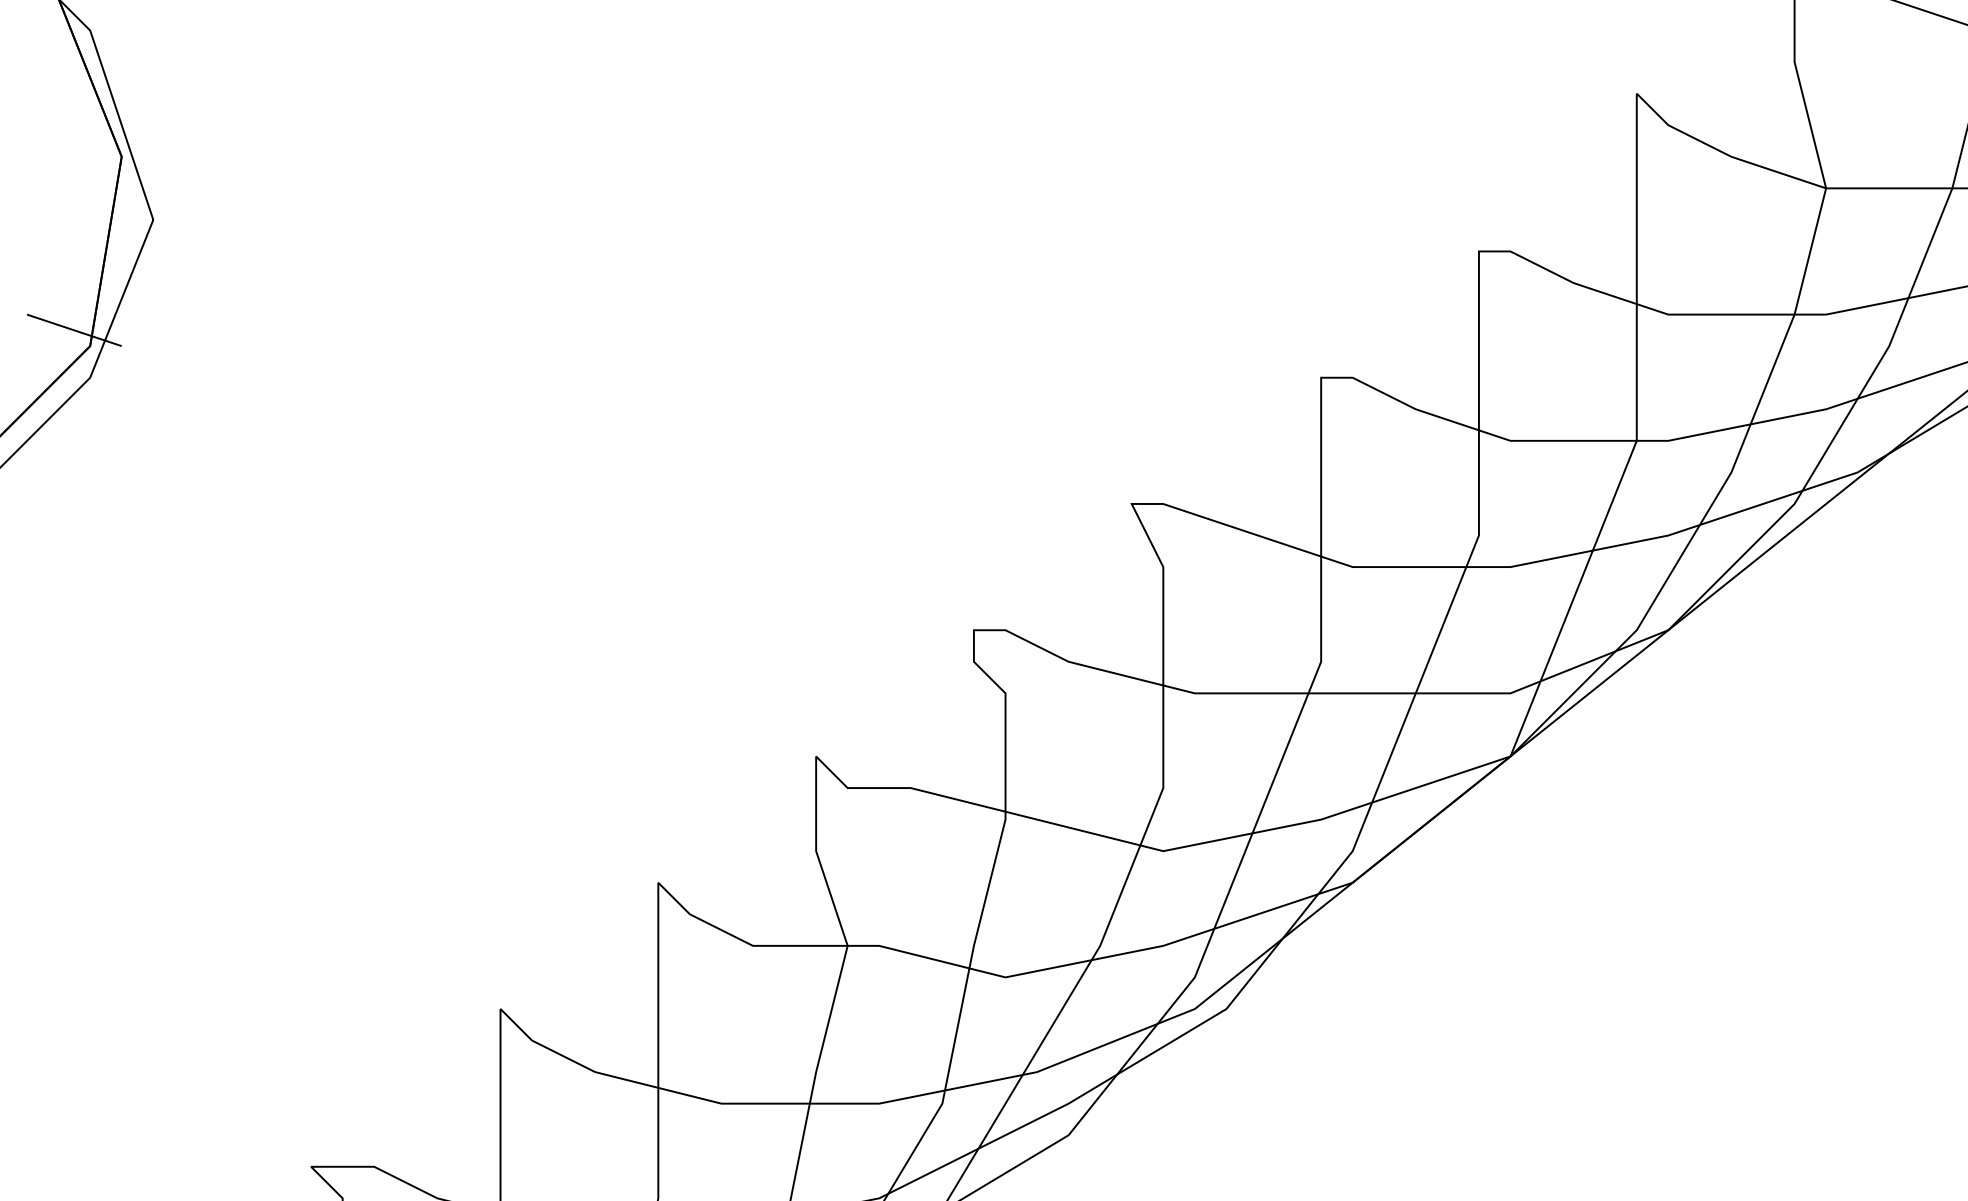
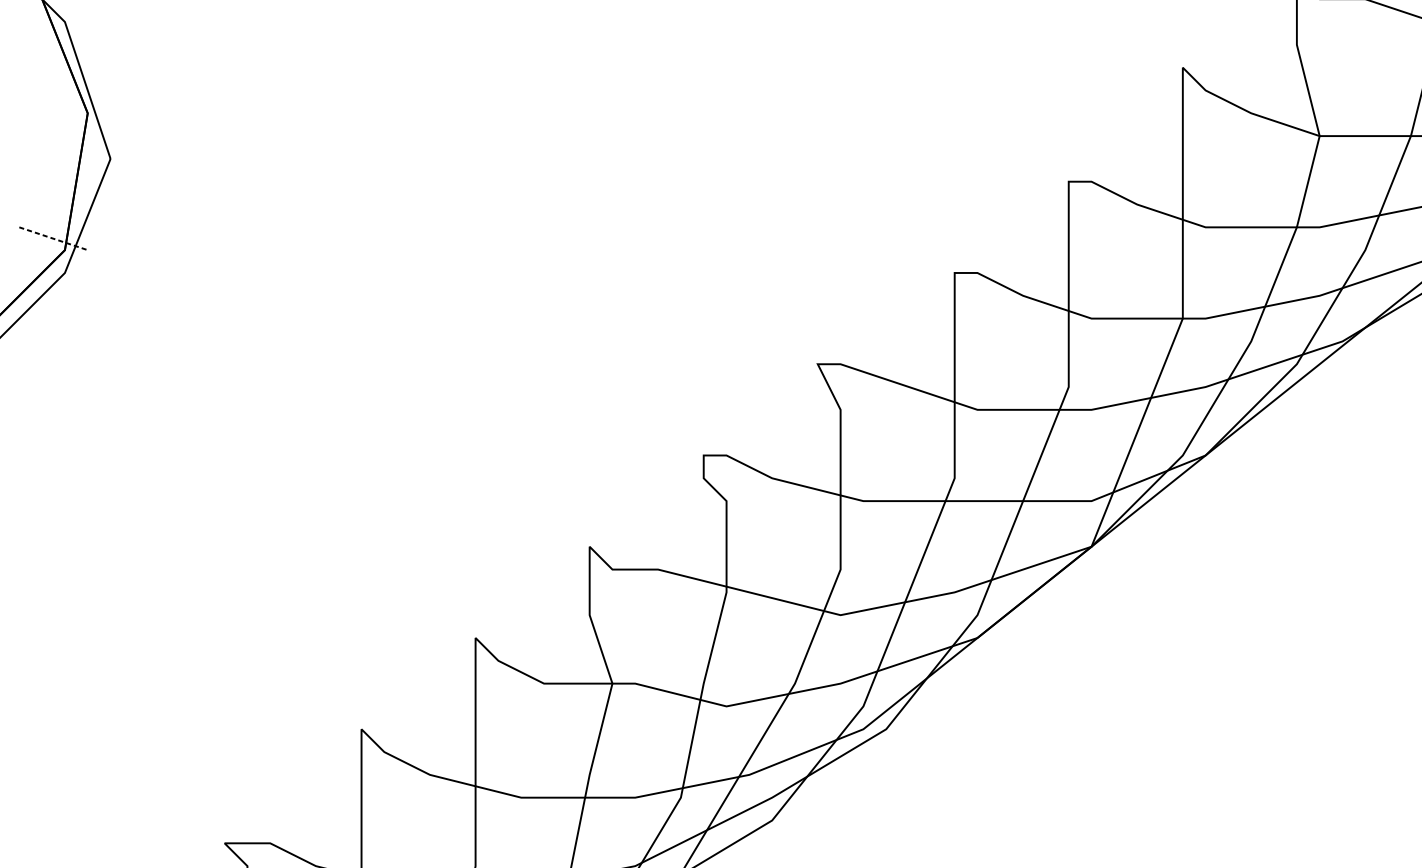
line: (74, 330) -> (53, 238), solid -> dashed

